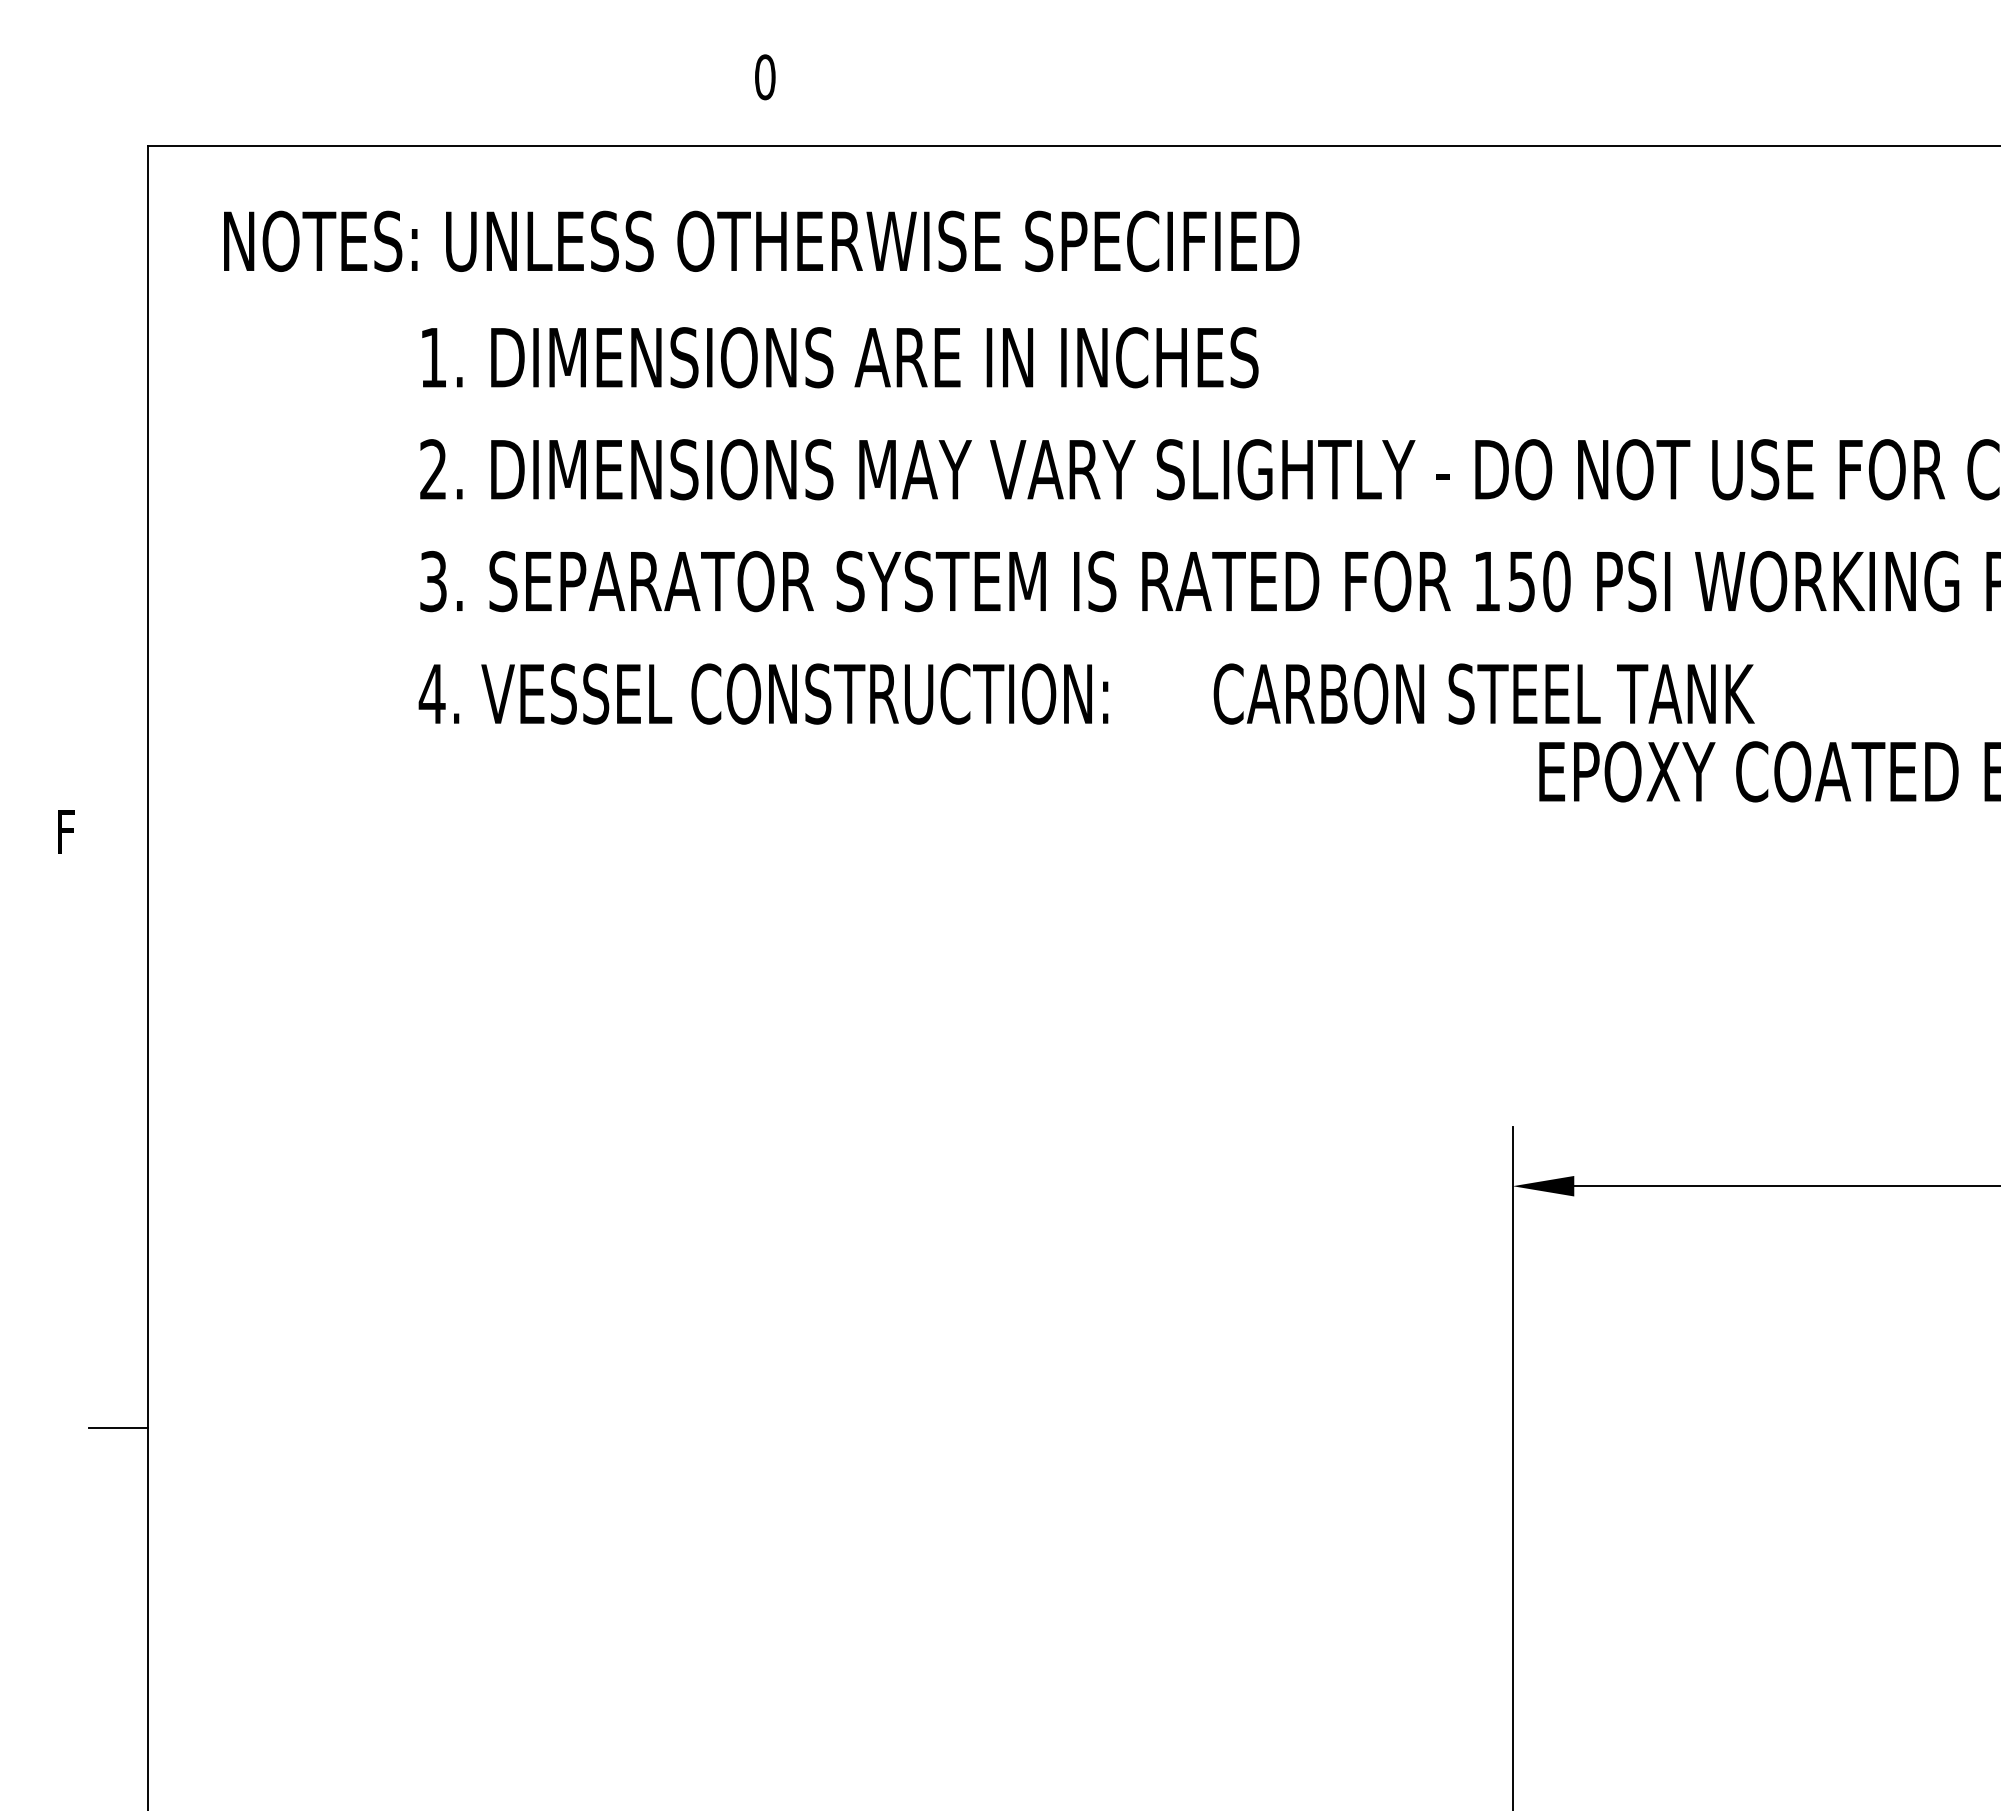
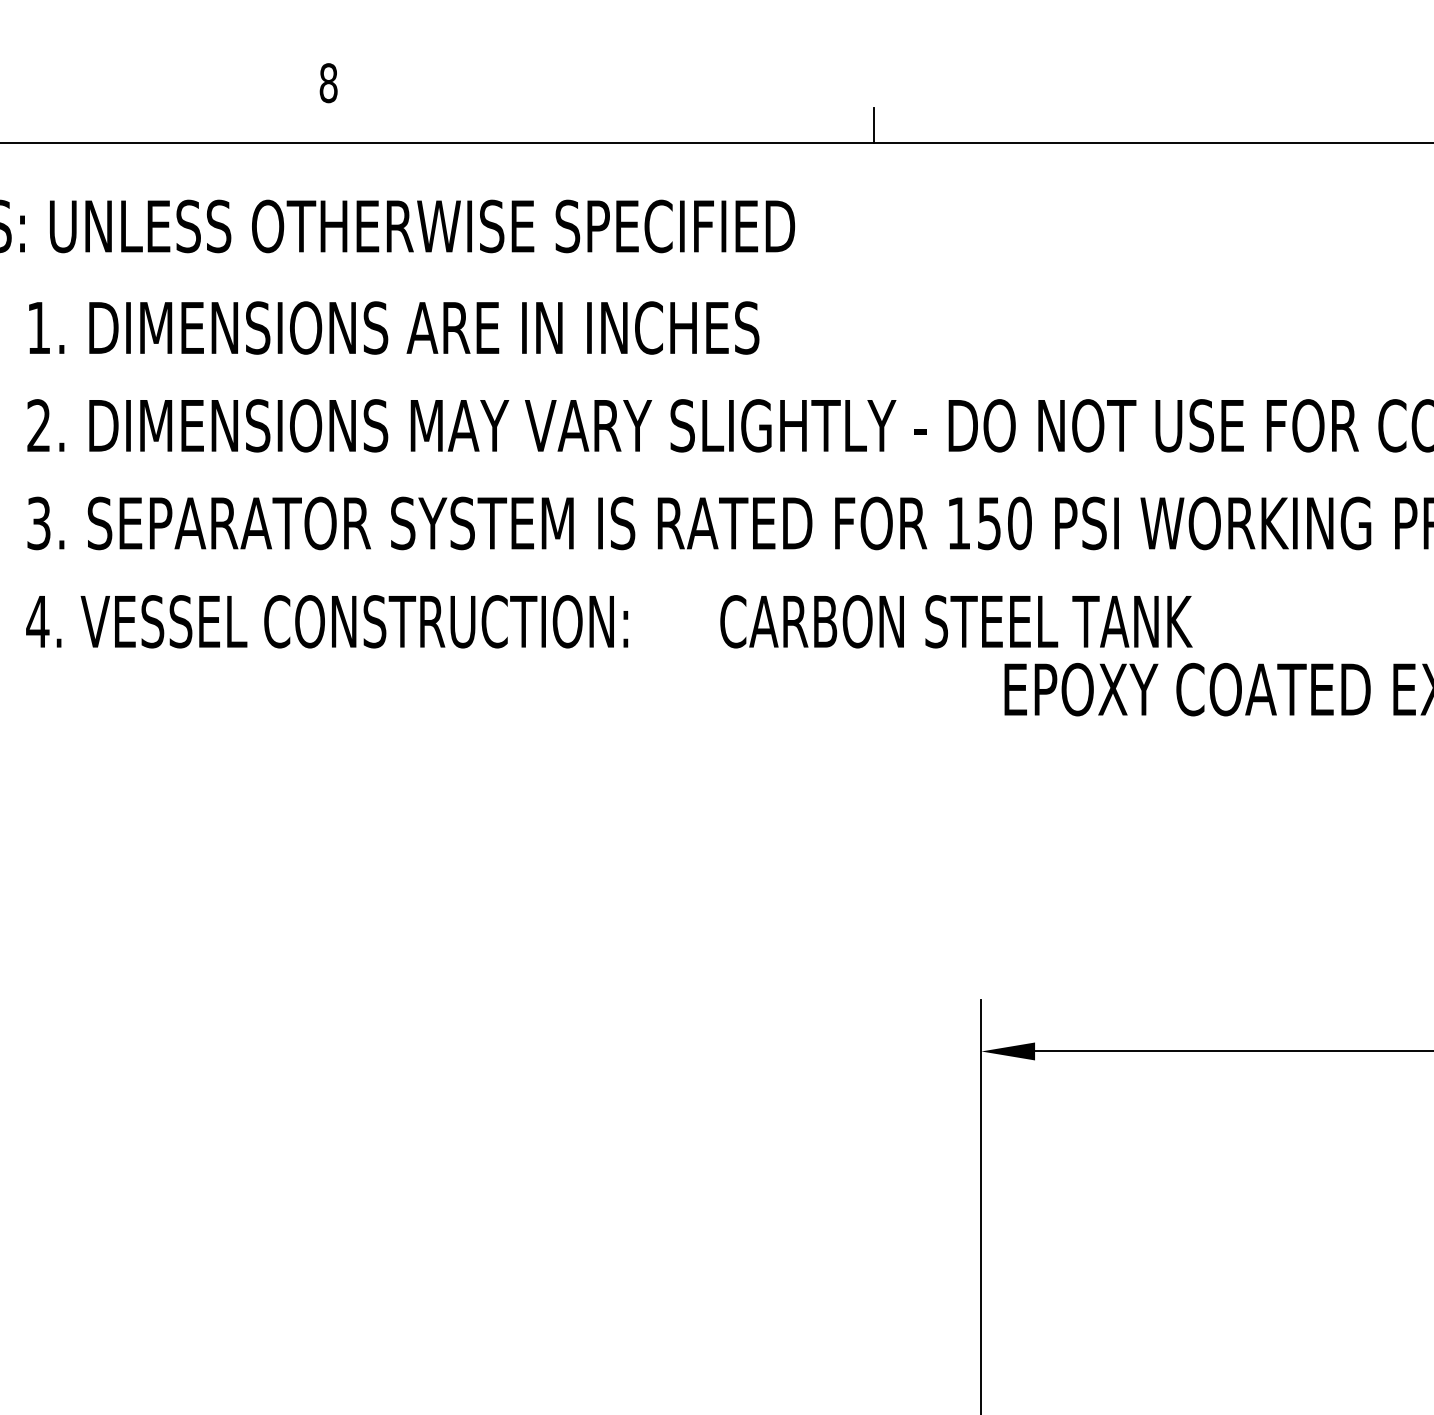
text: (765, 77) -> (328, 83), 0 -> 8
line: (1390, 125) -> (874, 125), added

